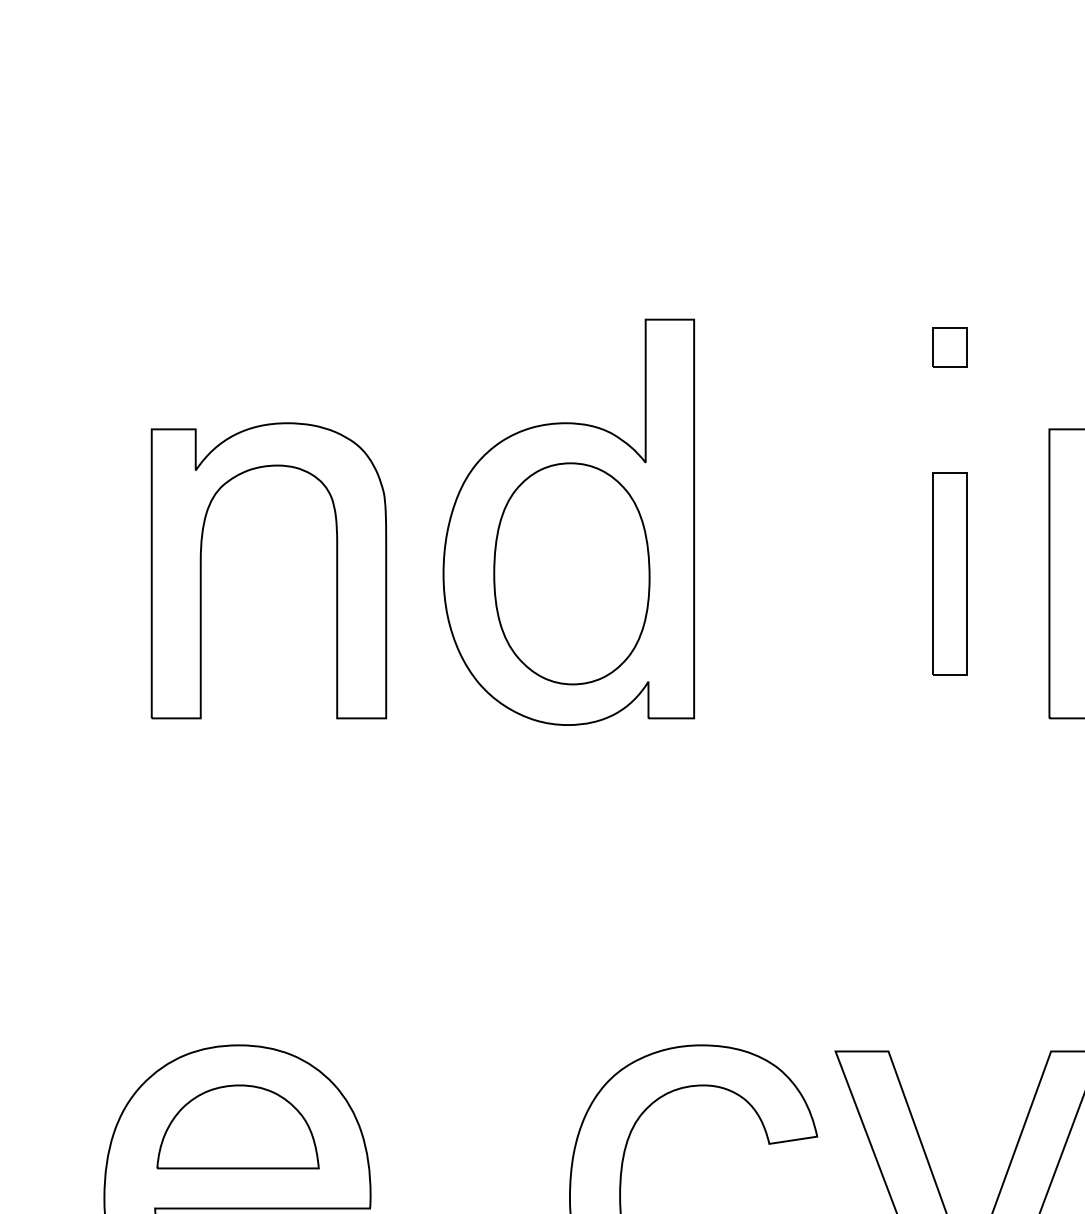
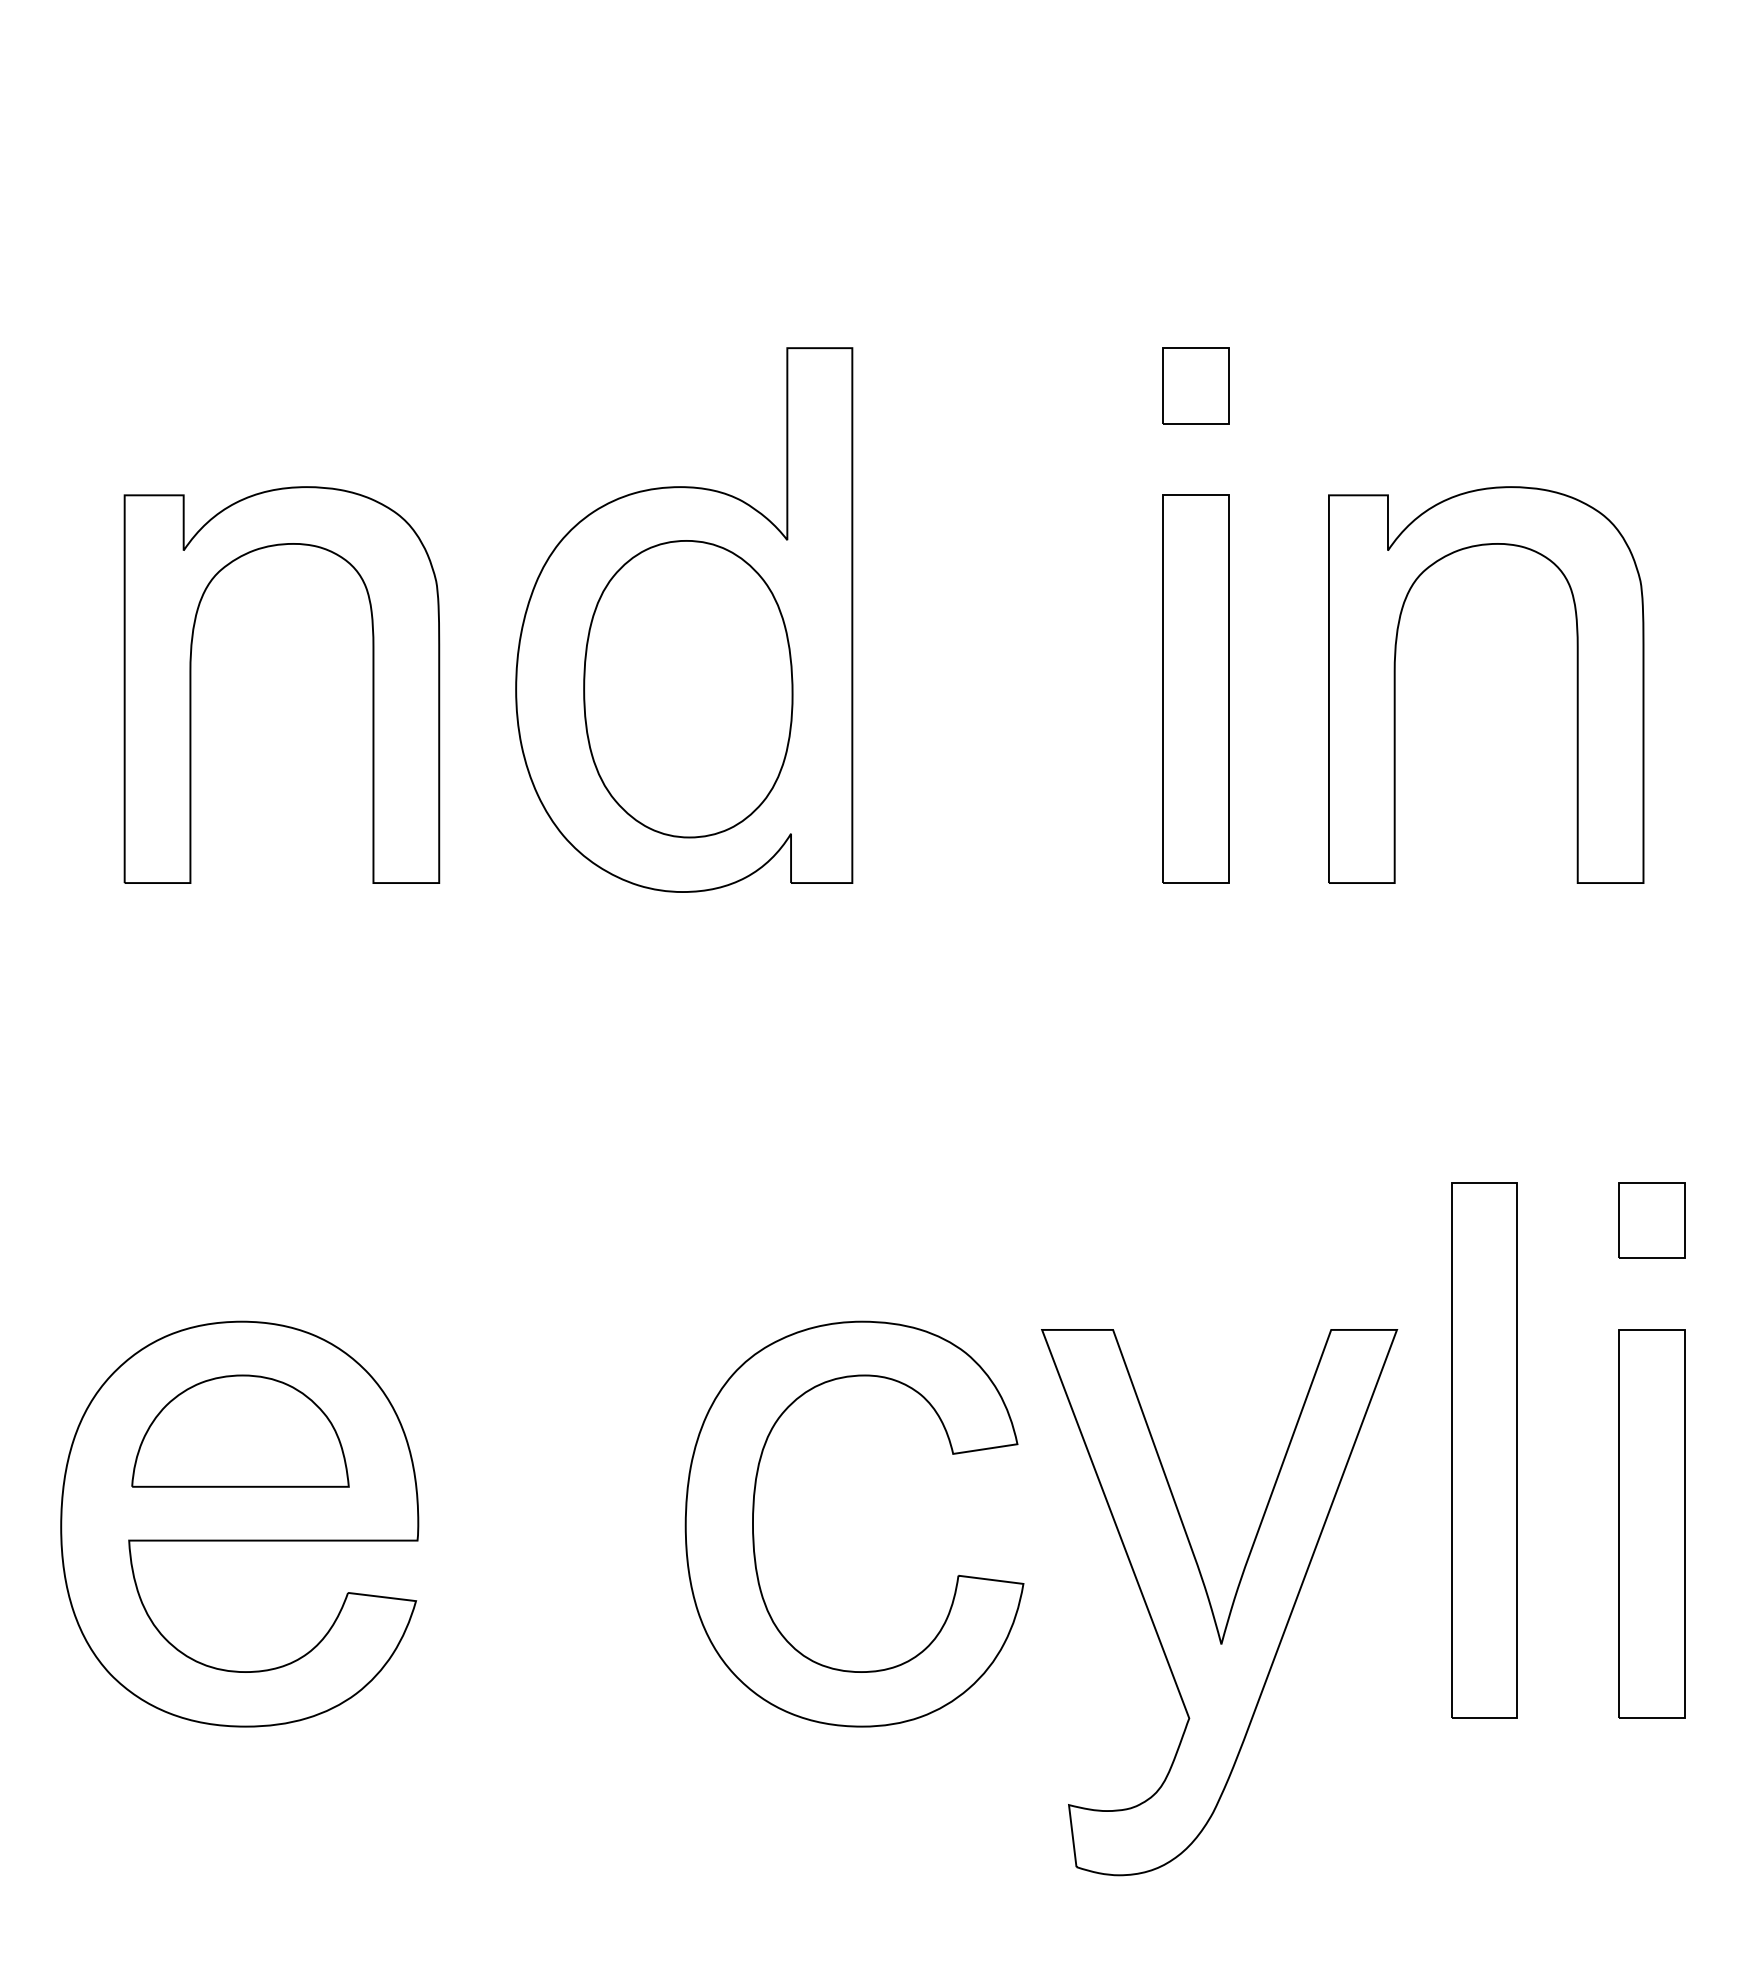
part: (949, 347) -> (1195, 385), size x1.43
part: (949, 573) -> (1195, 688), size x1.43

